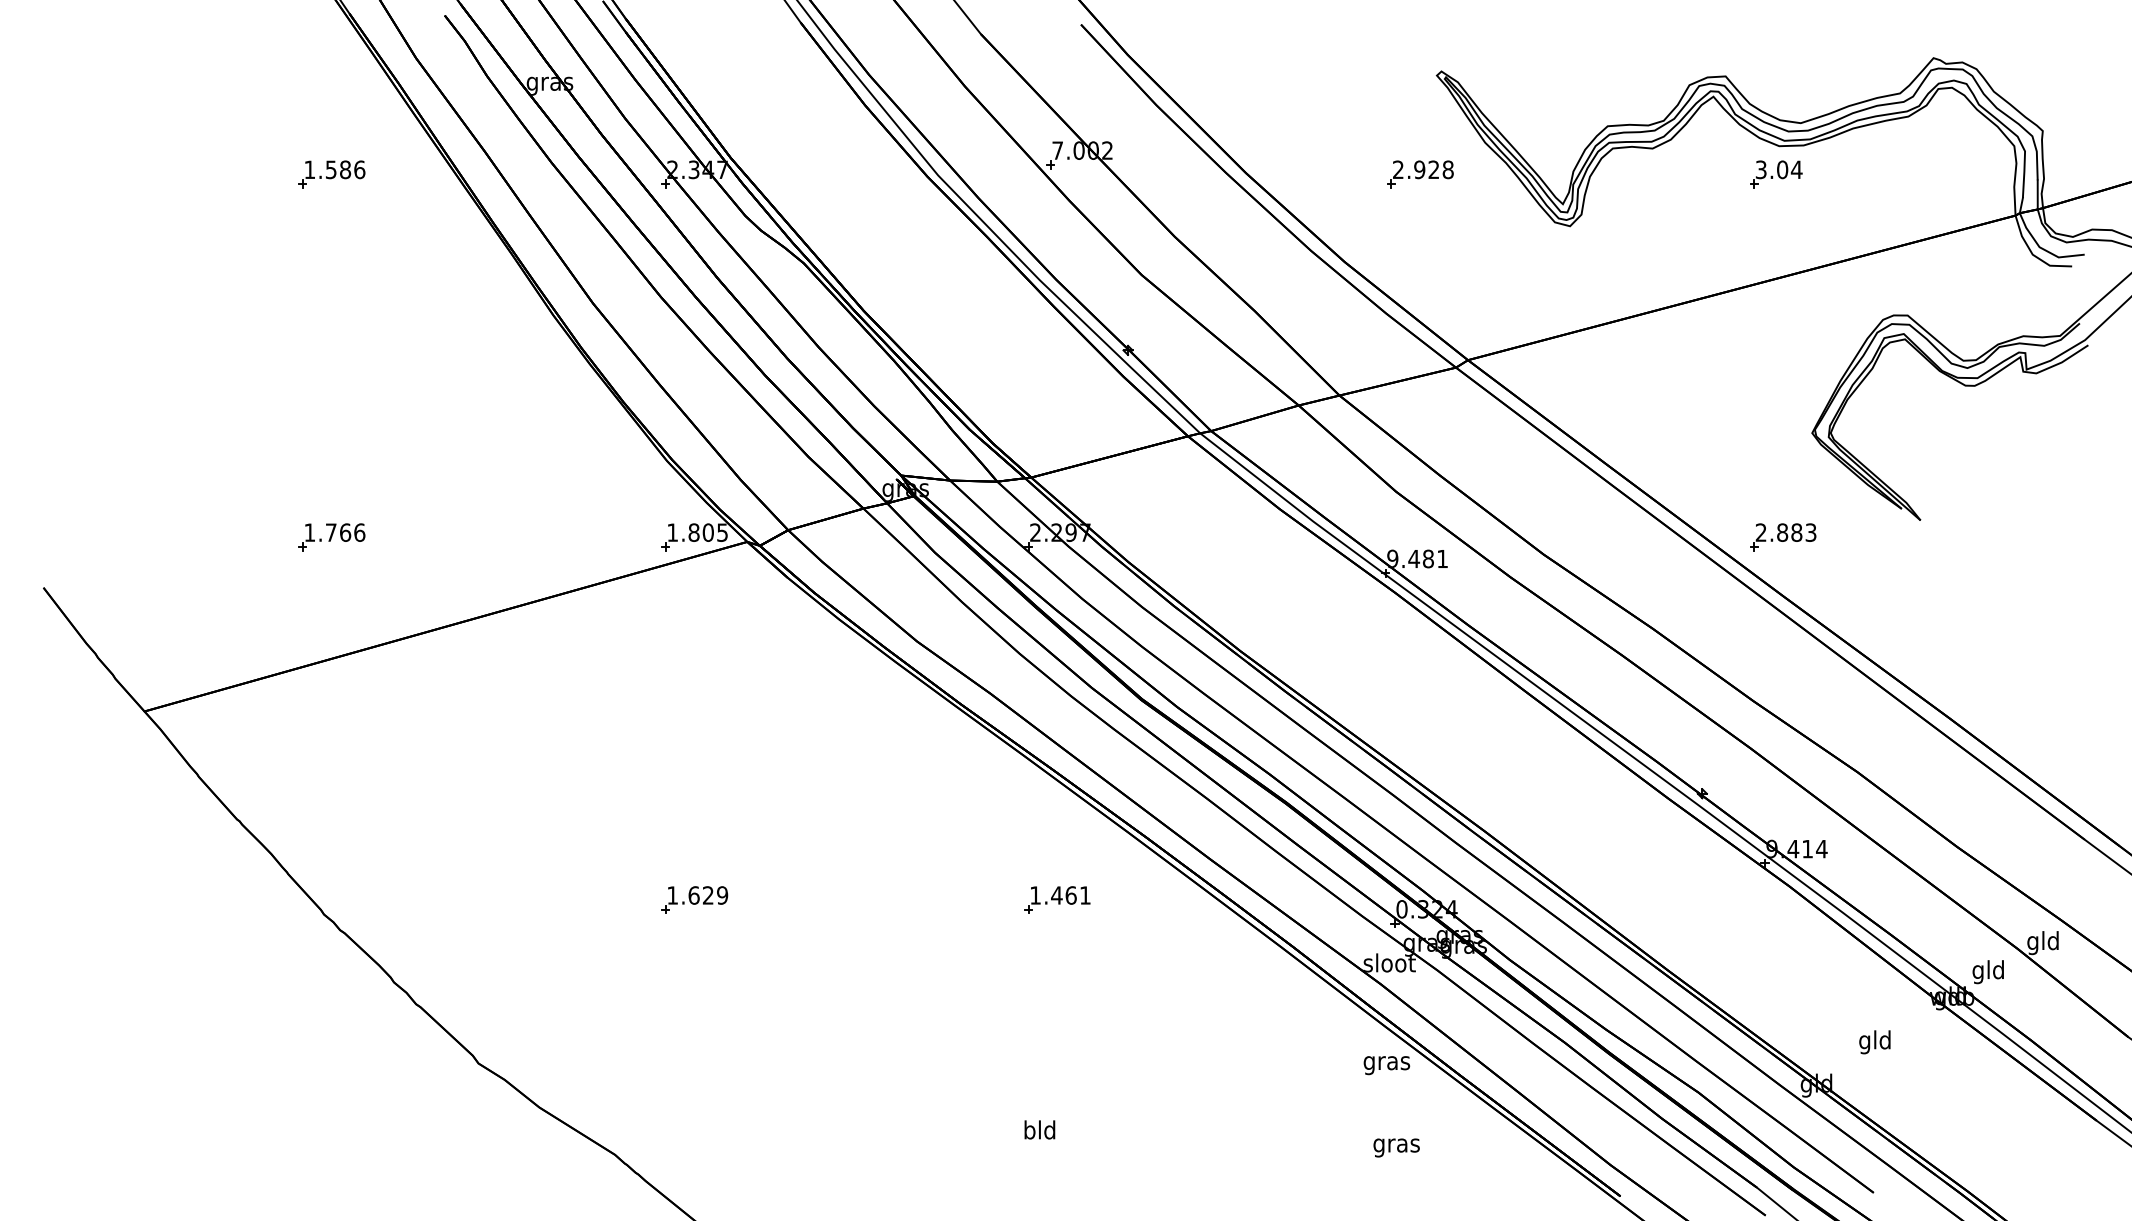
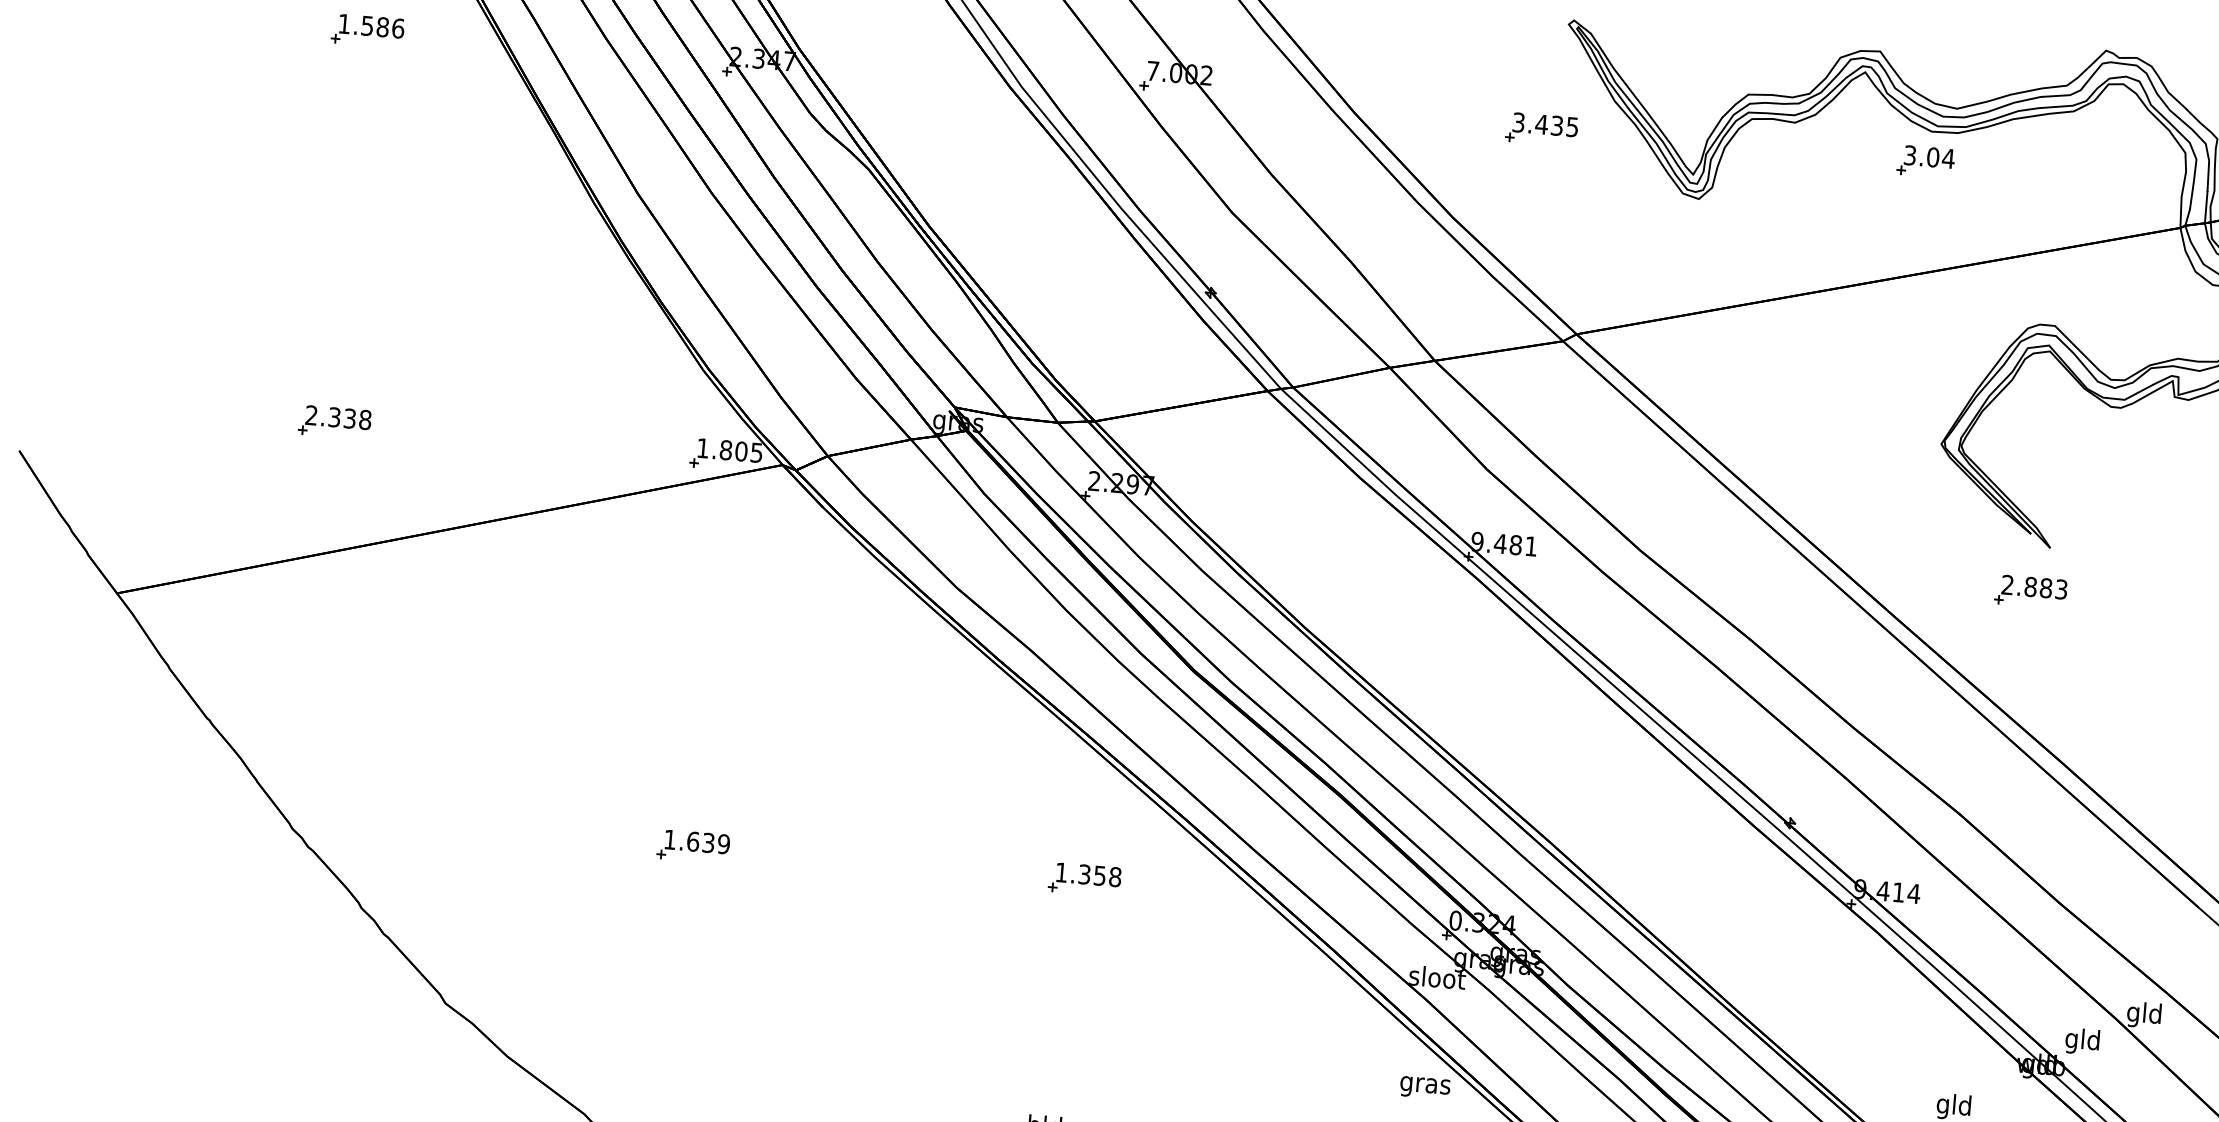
text: (1423, 169) -> (1545, 124), 2.928 -> 3.435
text: (334, 532) -> (338, 417), 1.766 -> 2.338
part: (1783, 537) -> (2031, 592), moved
text: (708, 895) -> (708, 842), 1.629 -> 1.639
text: (1070, 895) -> (1099, 875), 1.461 -> 1.358

